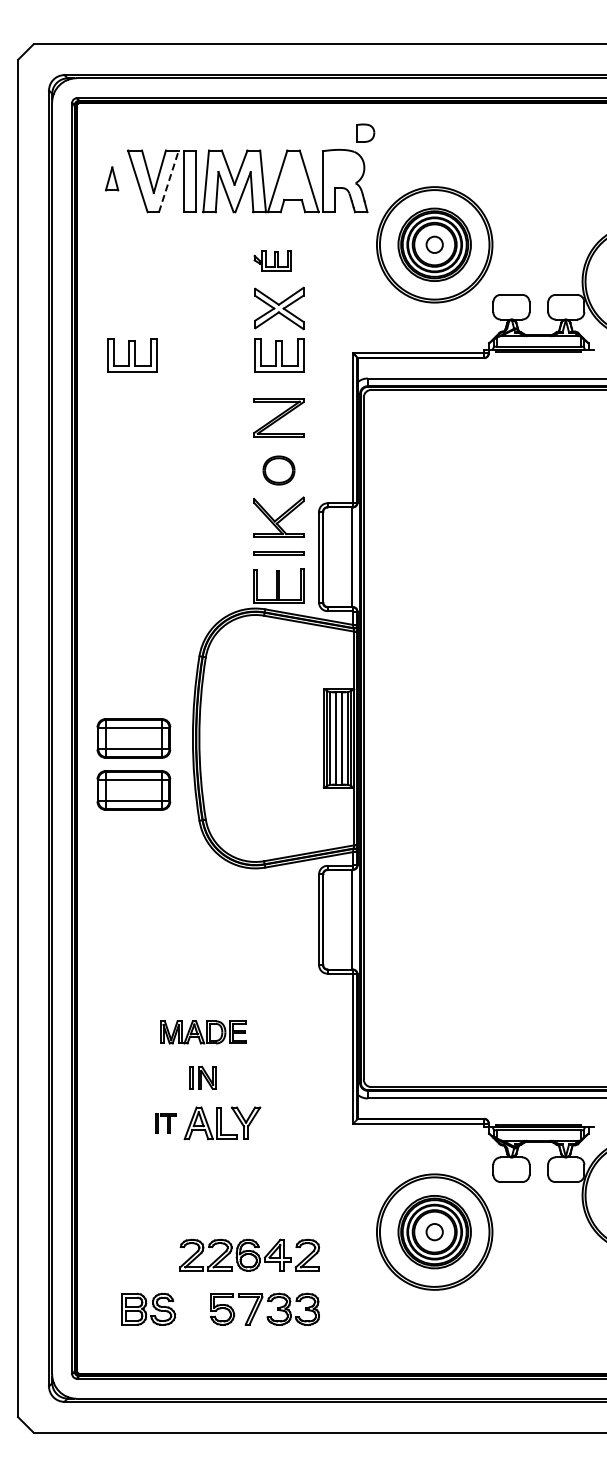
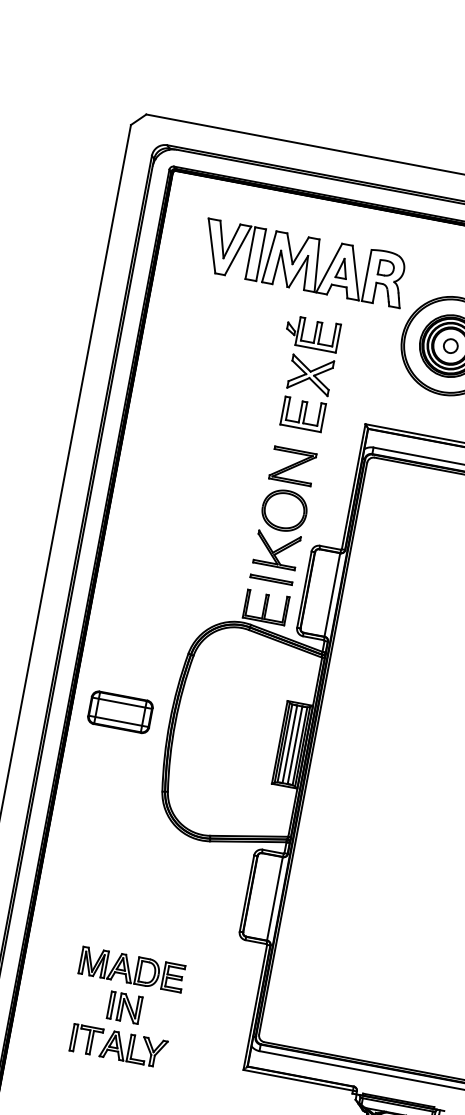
part: (365, 132) -> (386, 267), moved
part: (112, 178) -> (342, 268), moved
line: (169, 180) -> (238, 250), dashed -> solid
part: (272, 260) -> (312, 333), size x1.67
part: (132, 355) -> (179, 391), removed
part: (278, 470) -> (284, 510), size x1.67
part: (133, 790) -> (111, 755), removed
part: (202, 1032) -> (131, 969), size x1.43
part: (203, 1077) -> (125, 1007), size x1.43
part: (165, 1123) -> (85, 1040), size x1.67

